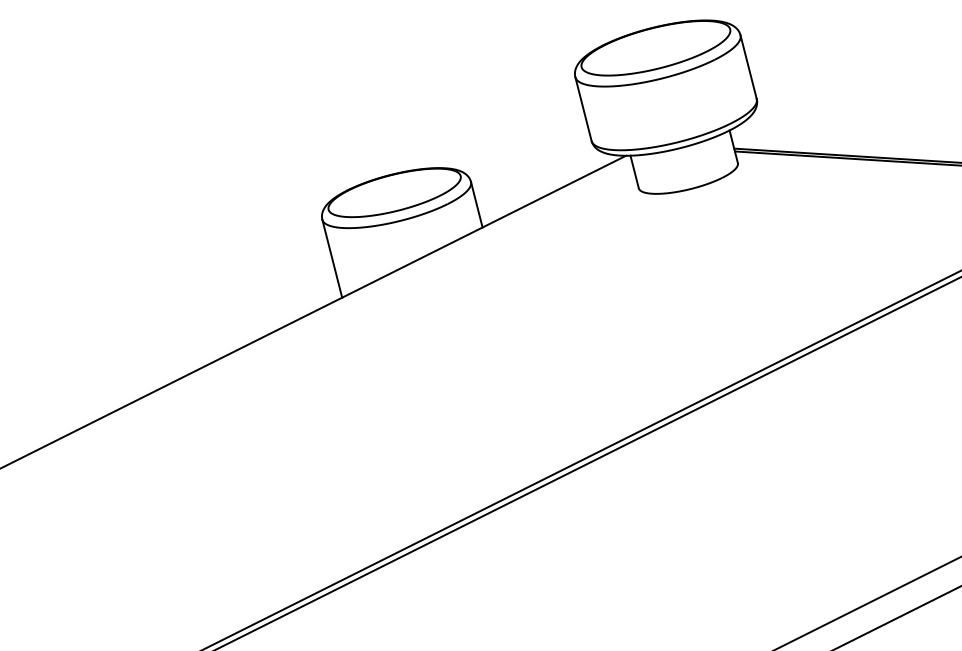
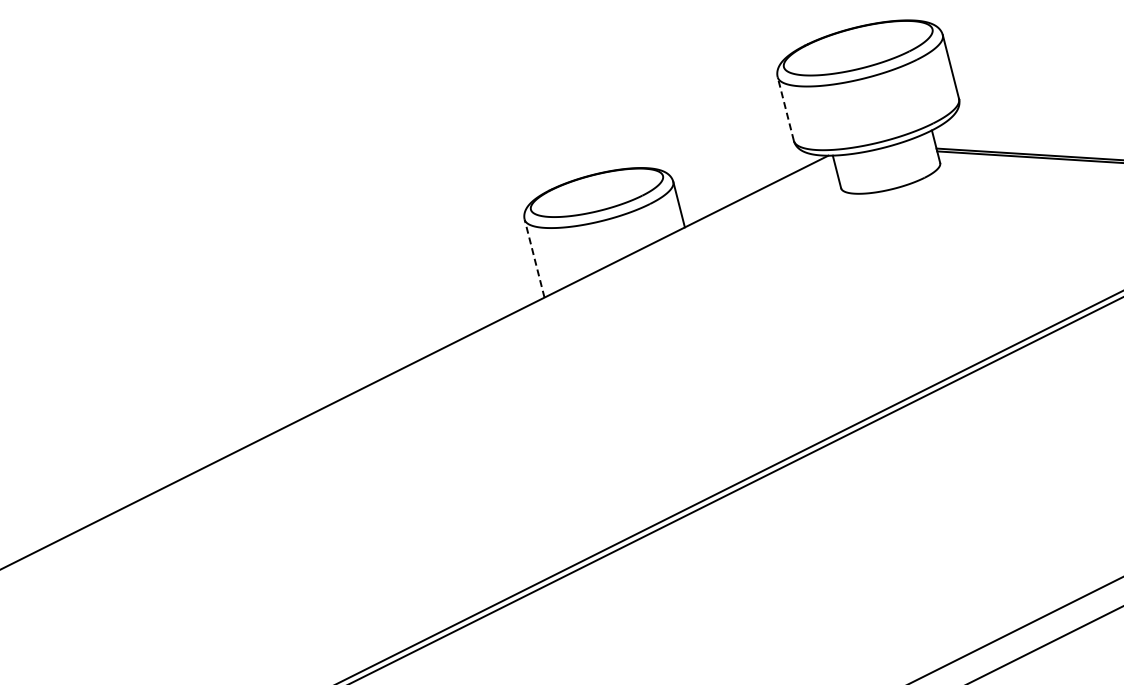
line: (583, 109) -> (785, 109), solid -> dashed
line: (332, 258) -> (534, 258), solid -> dashed

